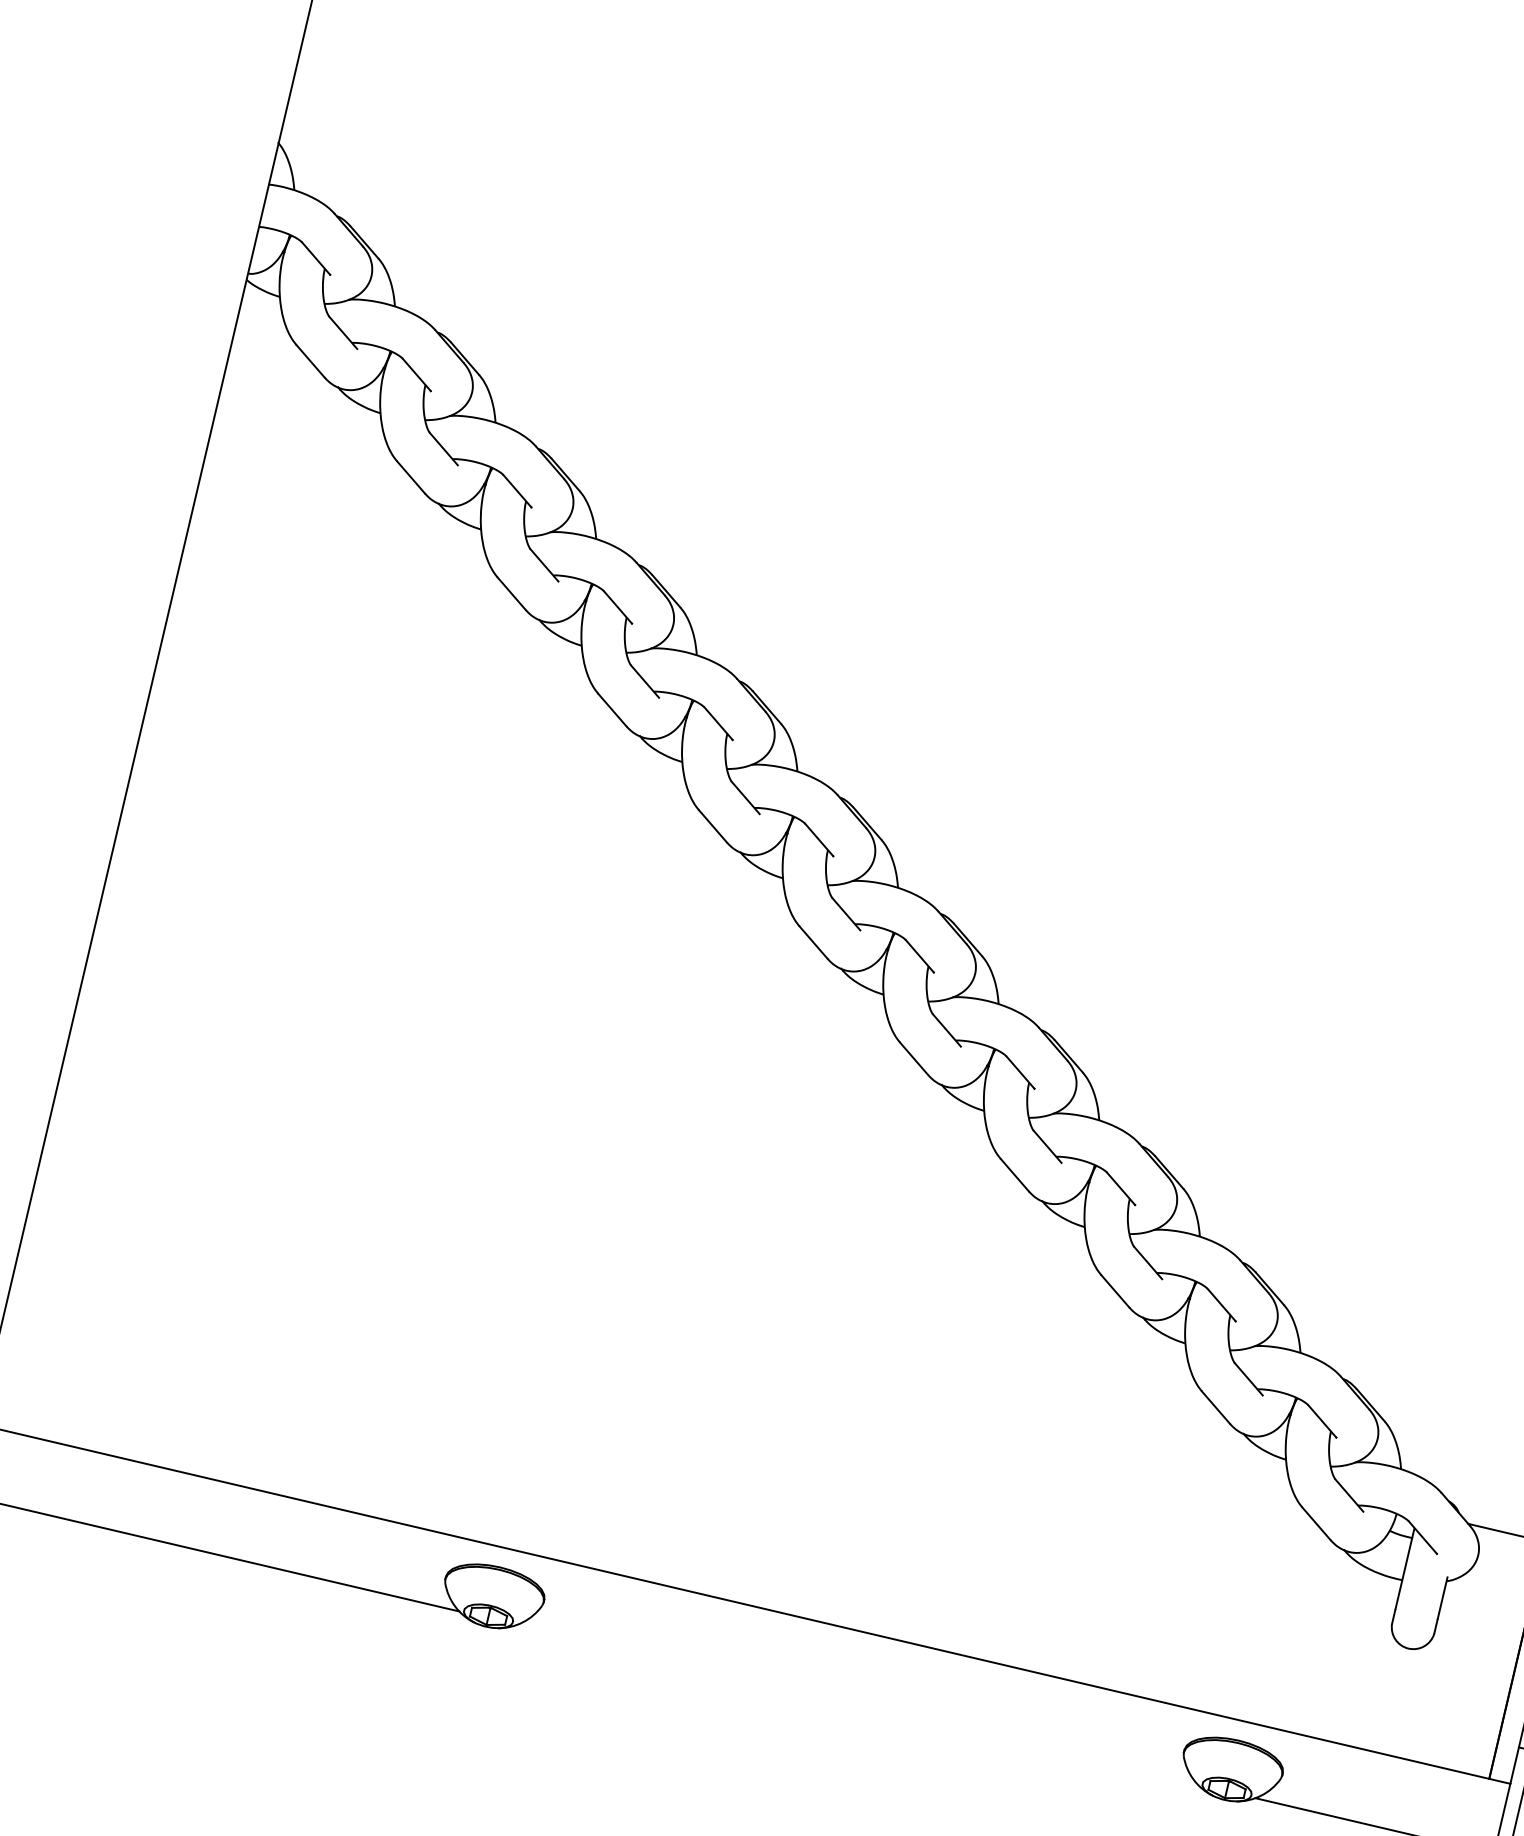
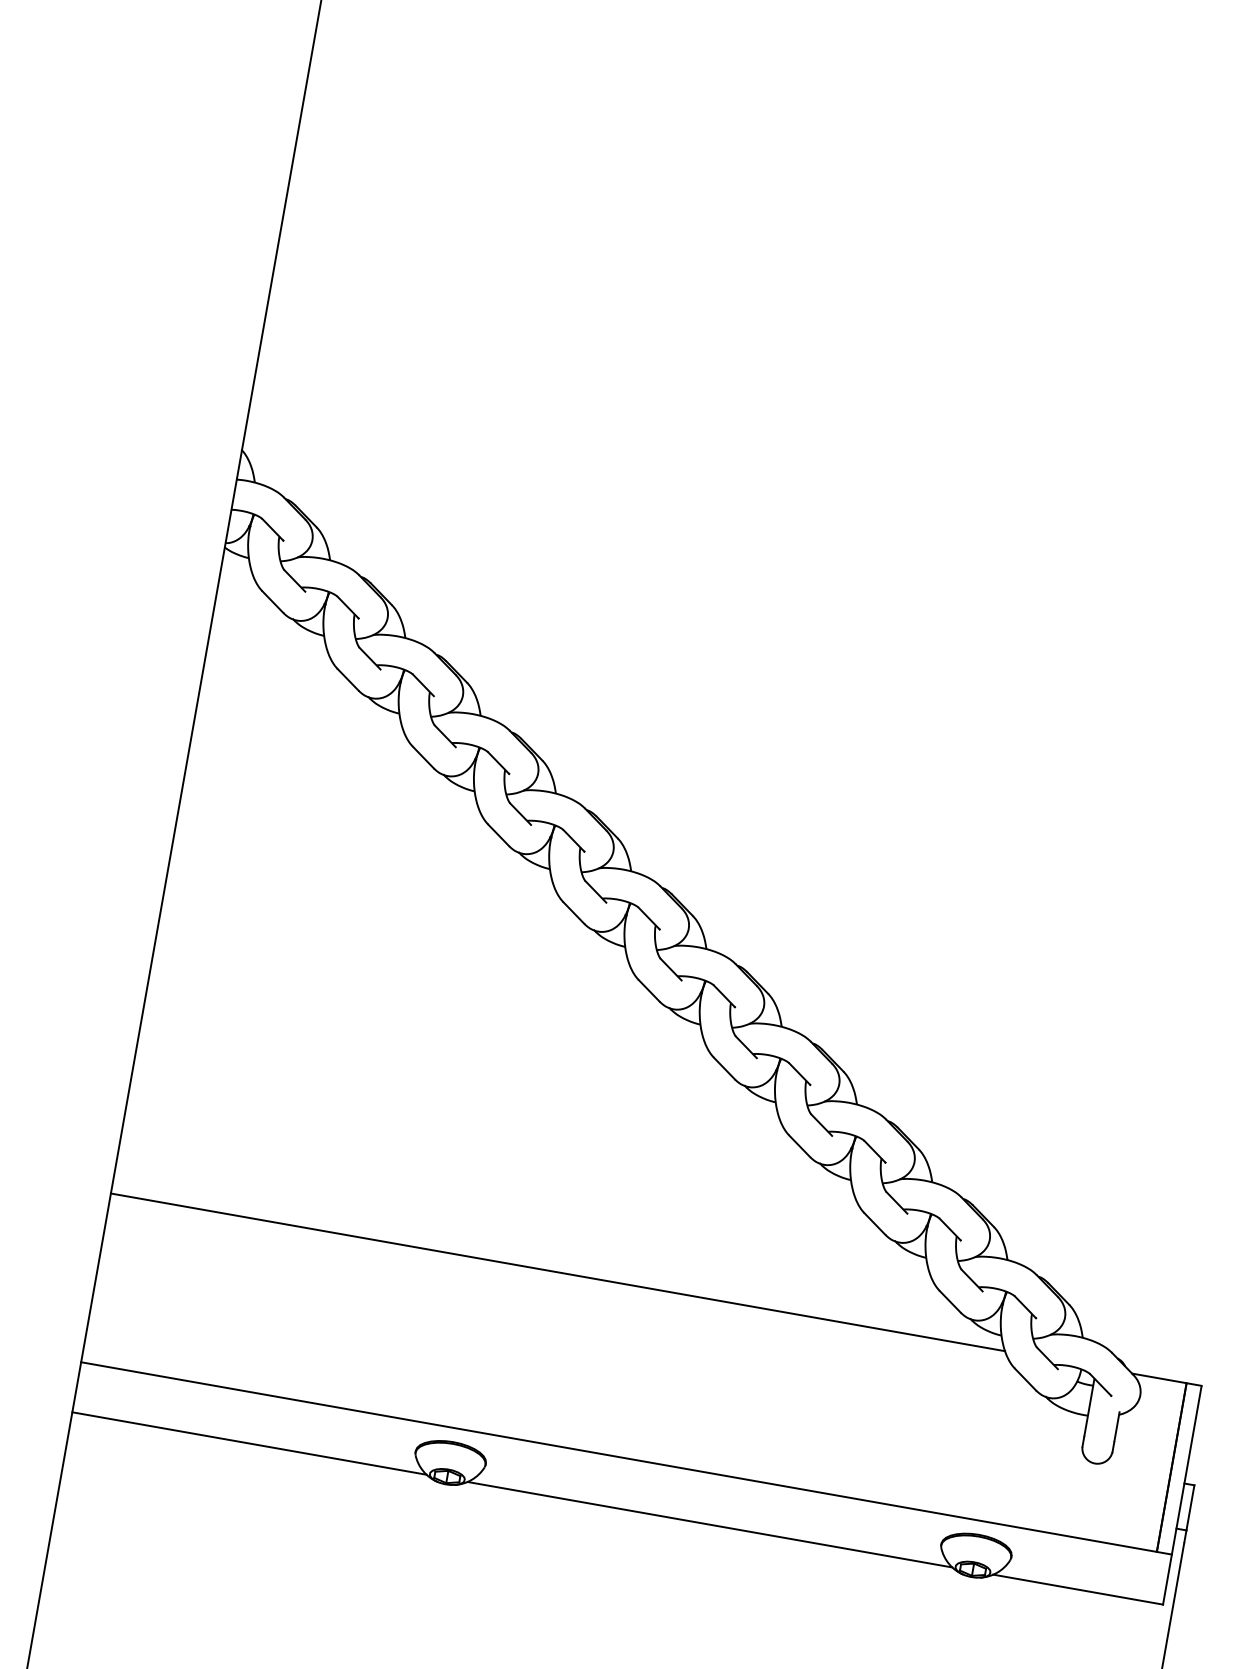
line: (661, 1334) -> (557, 1272), added
line: (856, 1704) -> (709, 1524), added

